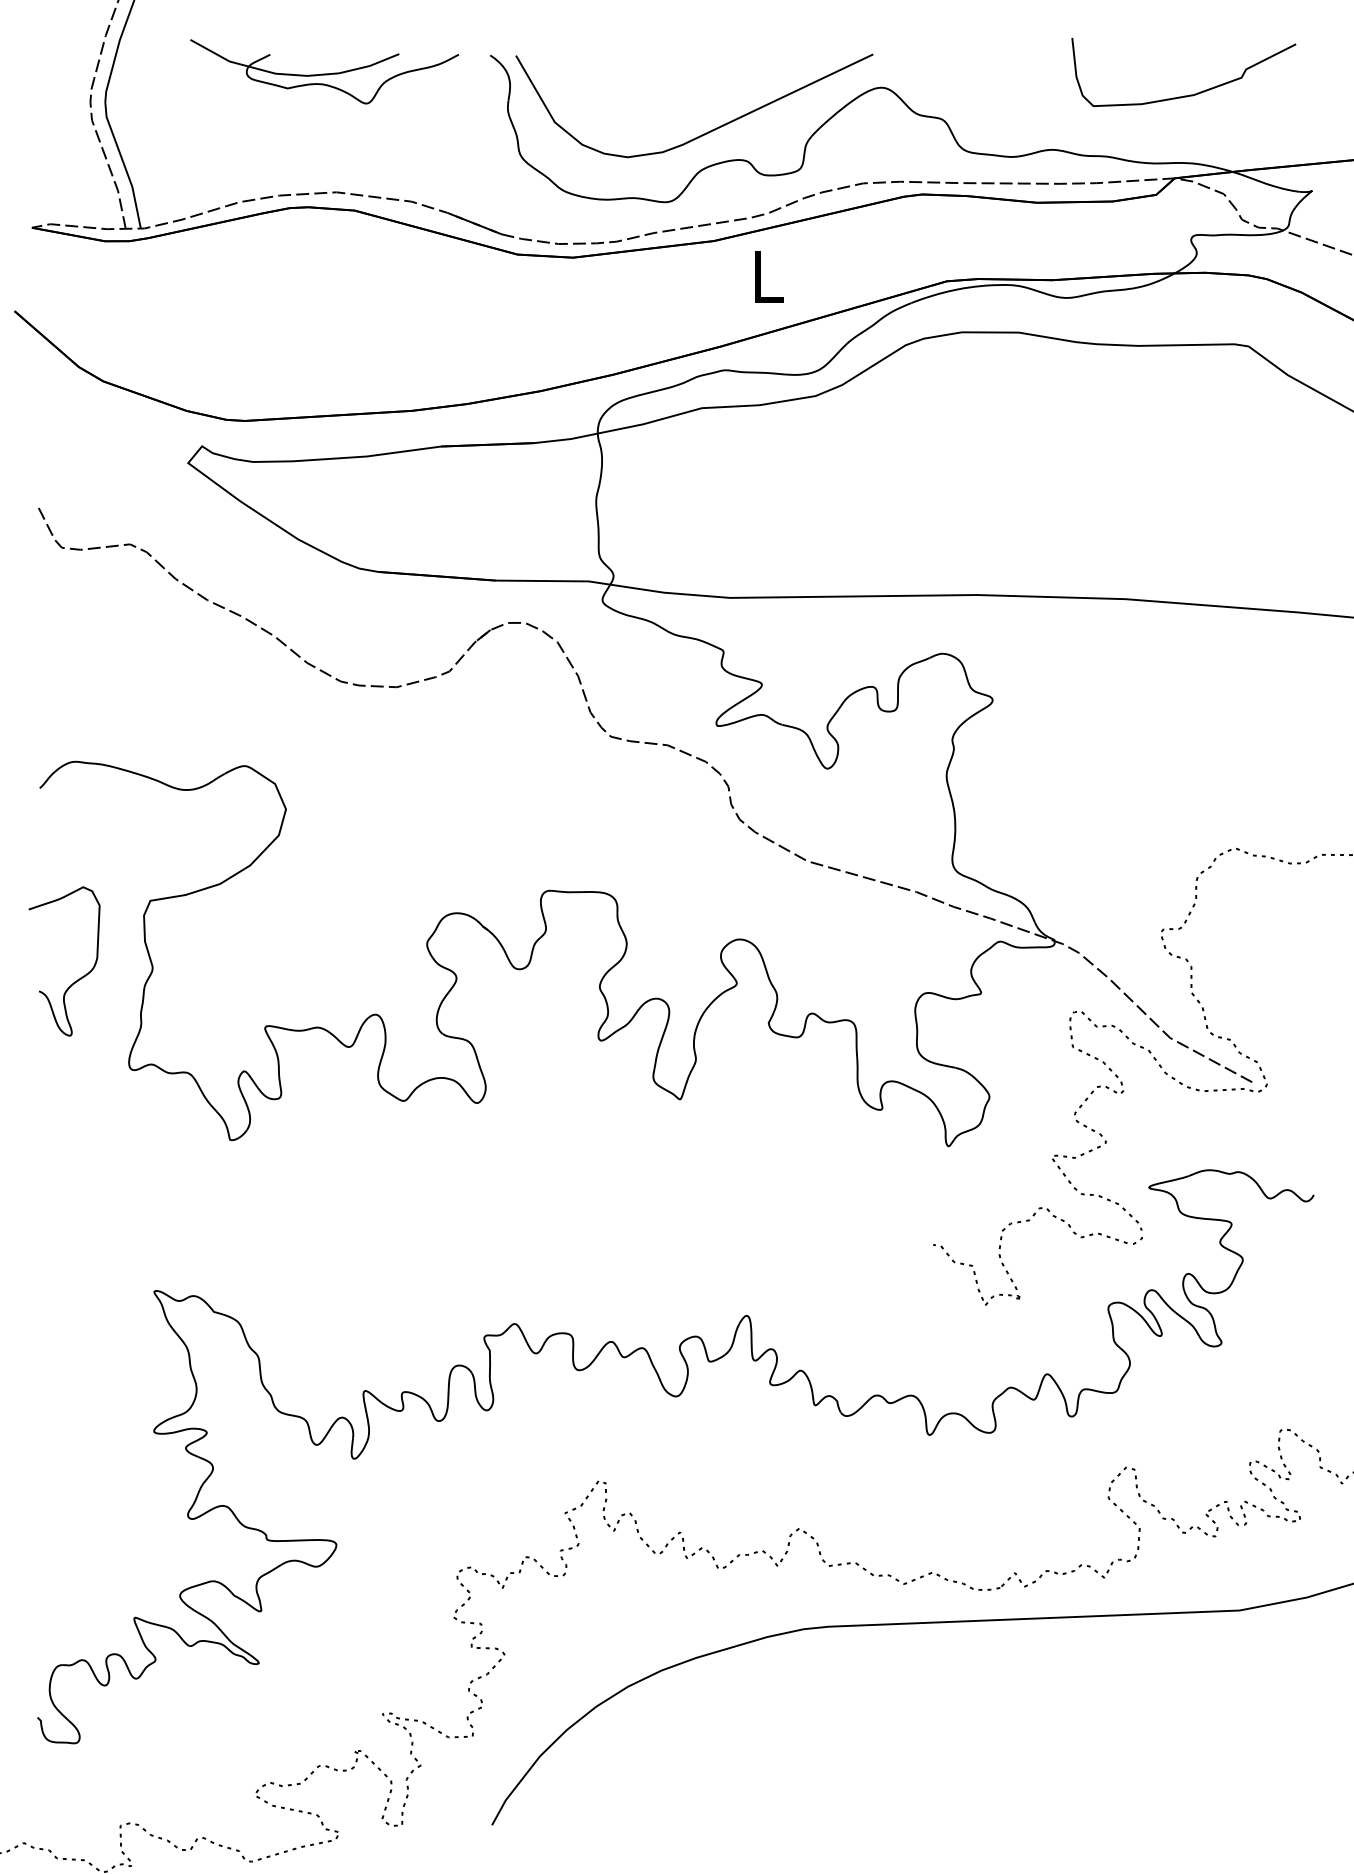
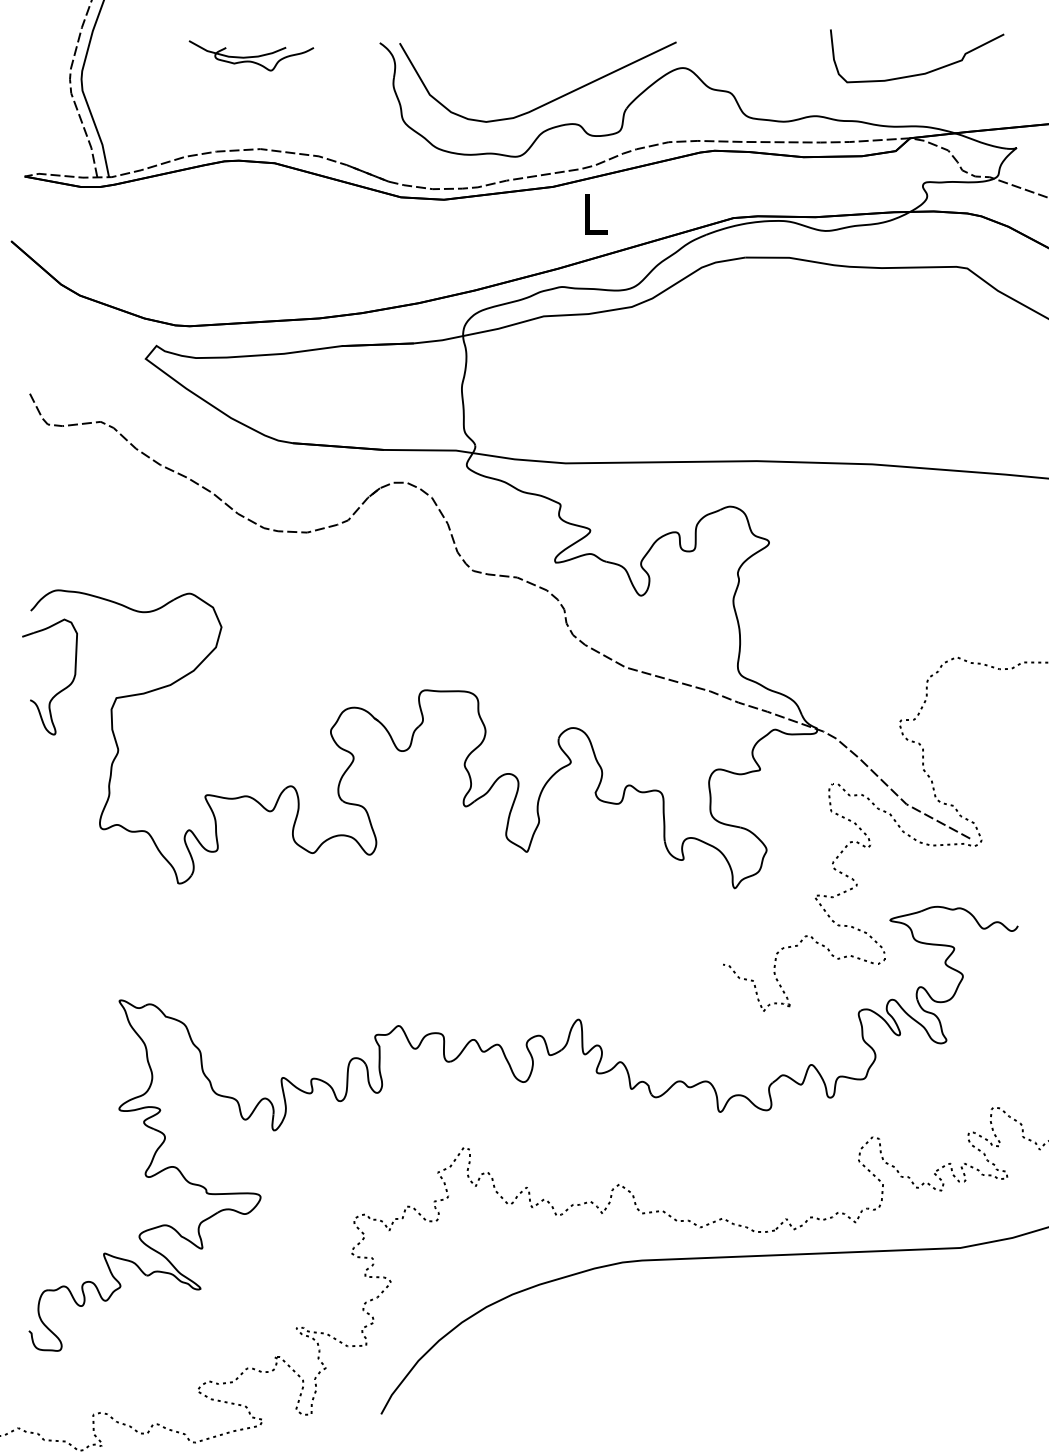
part: (324, 71) -> (251, 55), size x0.6
part: (79, 977) -> (61, 689), moved

